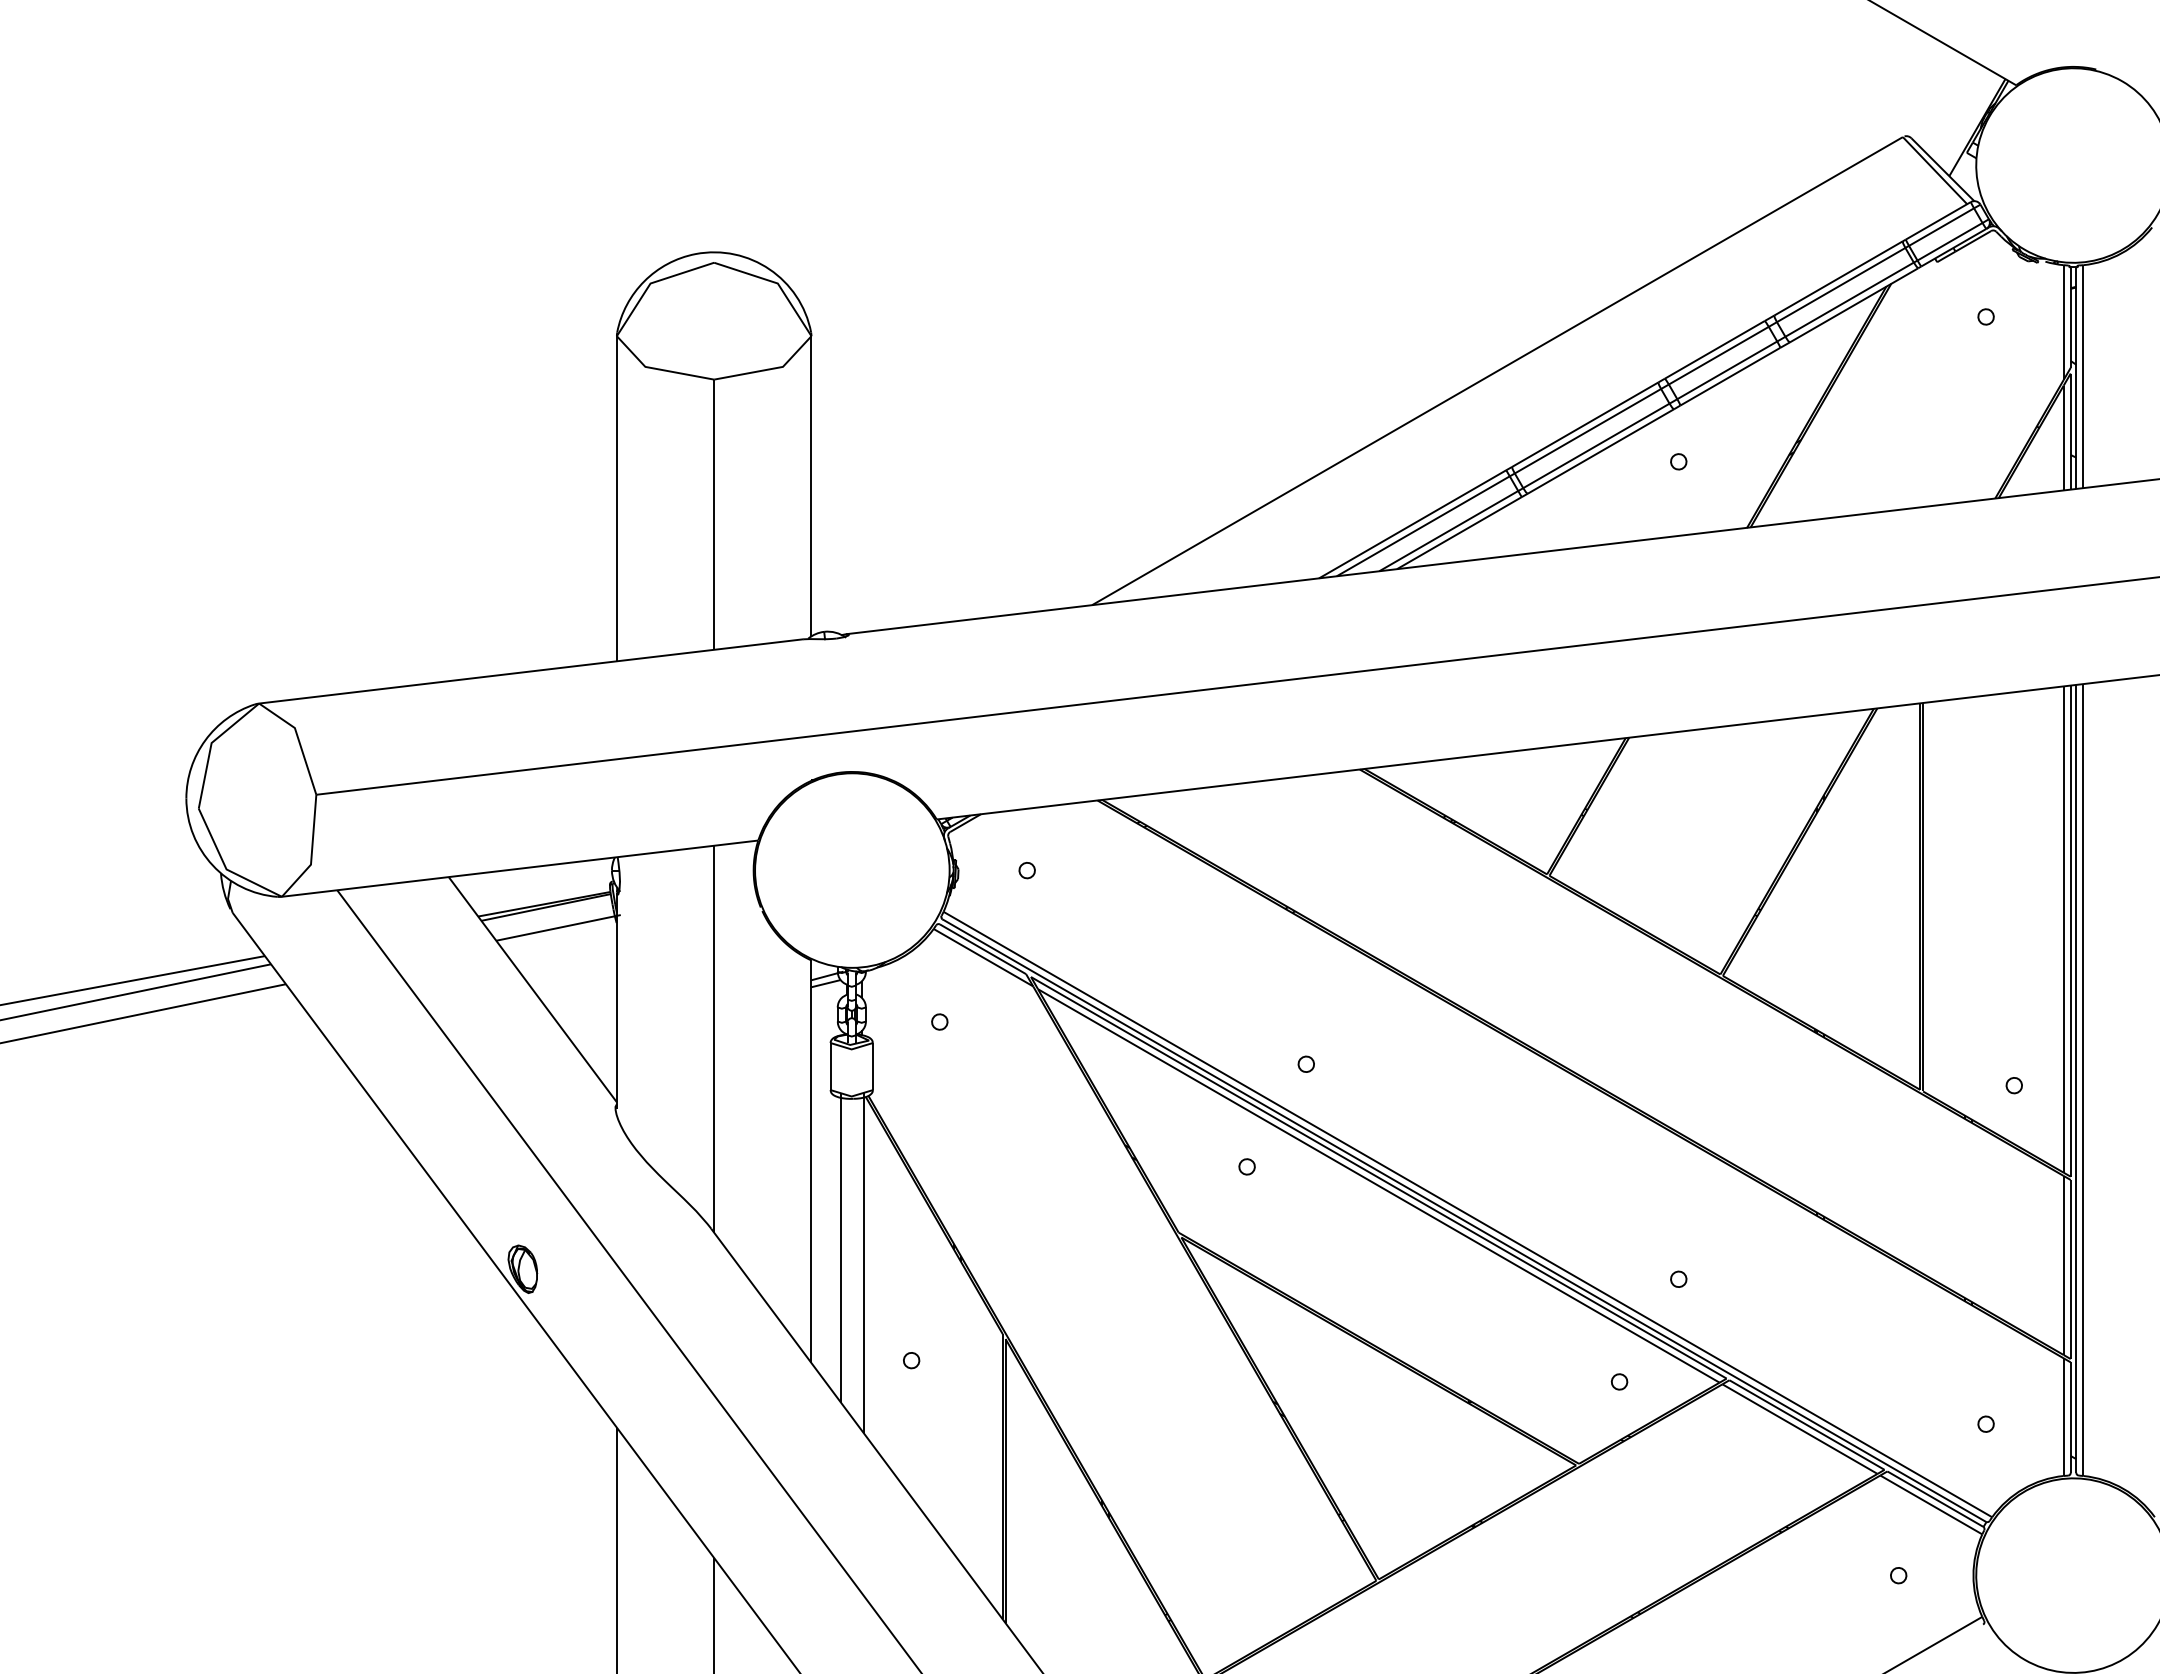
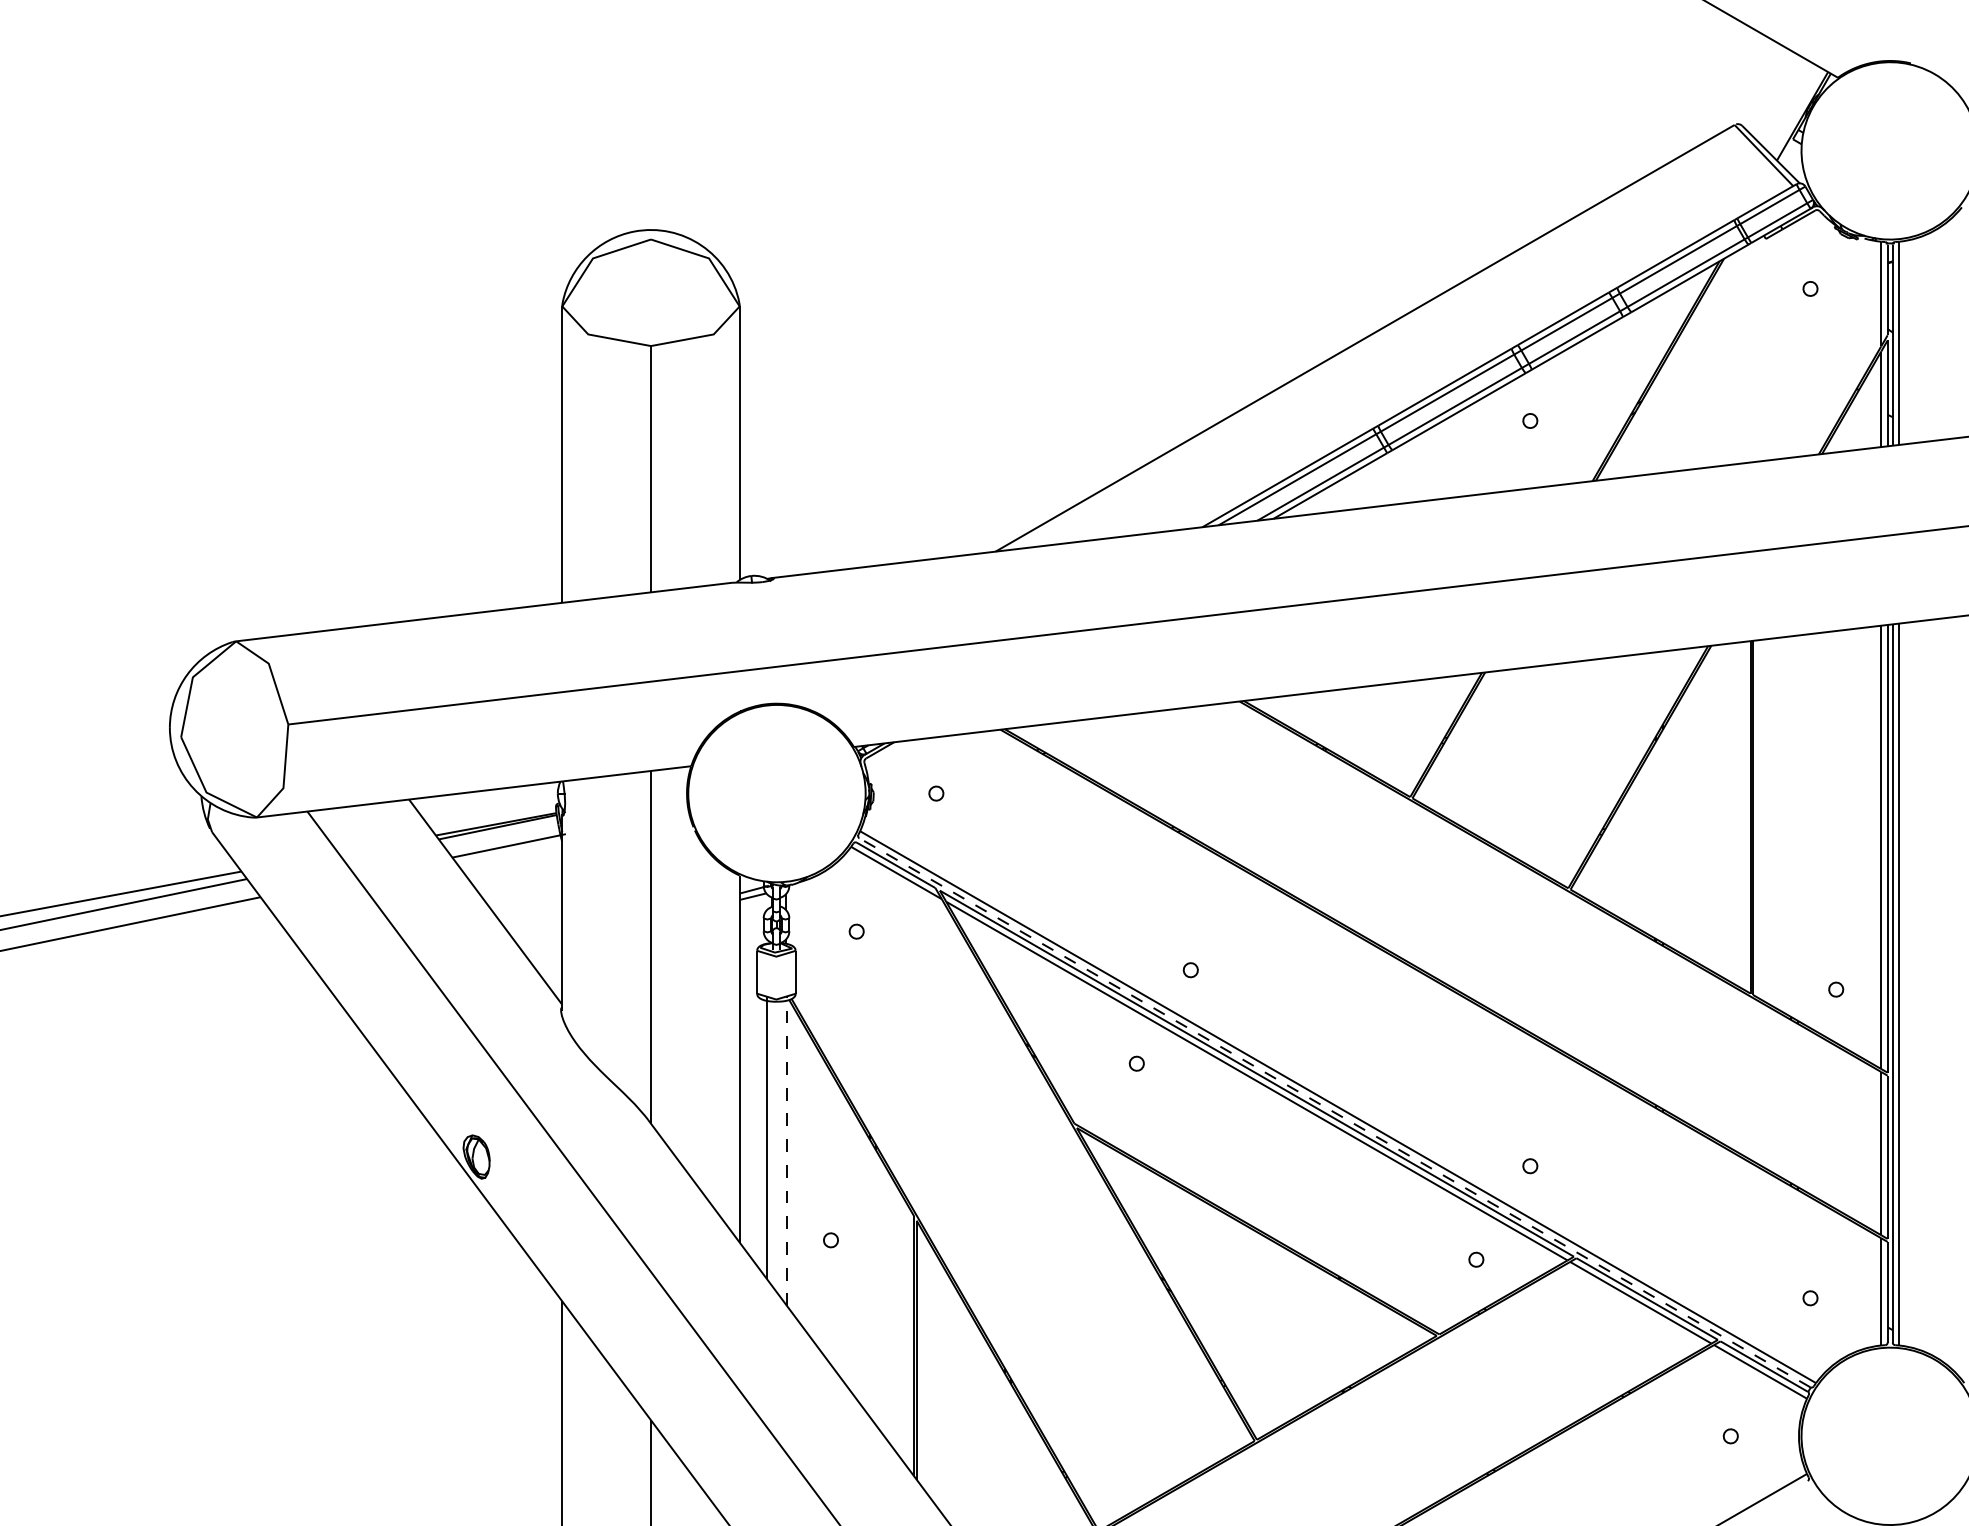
line: (1463, 1220) -> (1334, 1112), solid -> dashed
line: (863, 1262) -> (787, 1150), solid -> dashed

